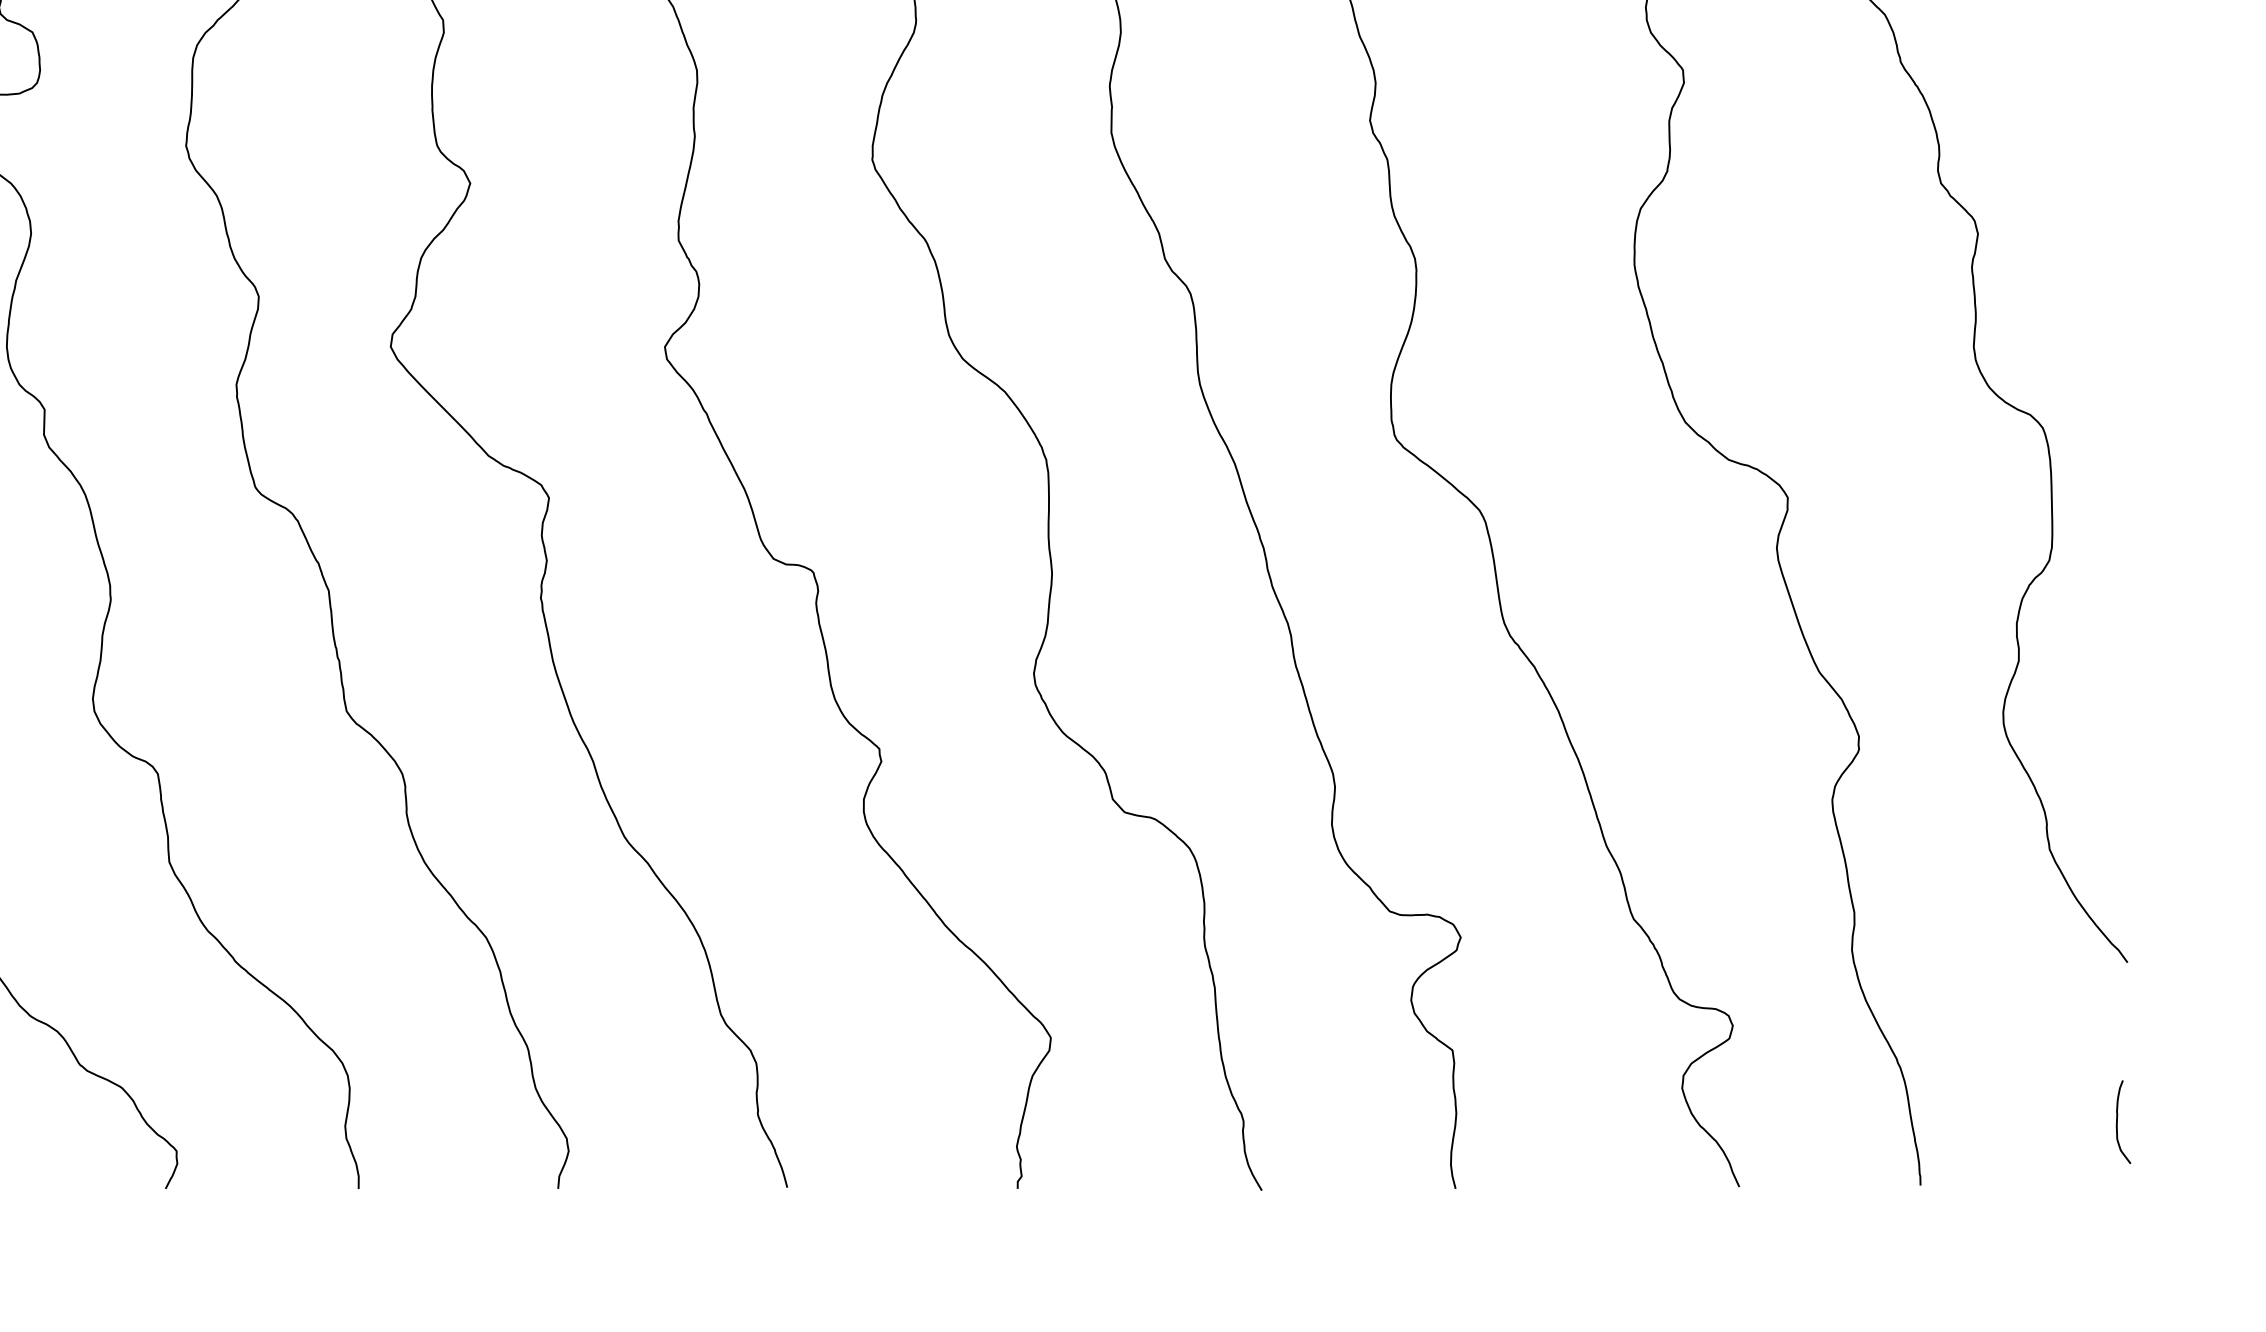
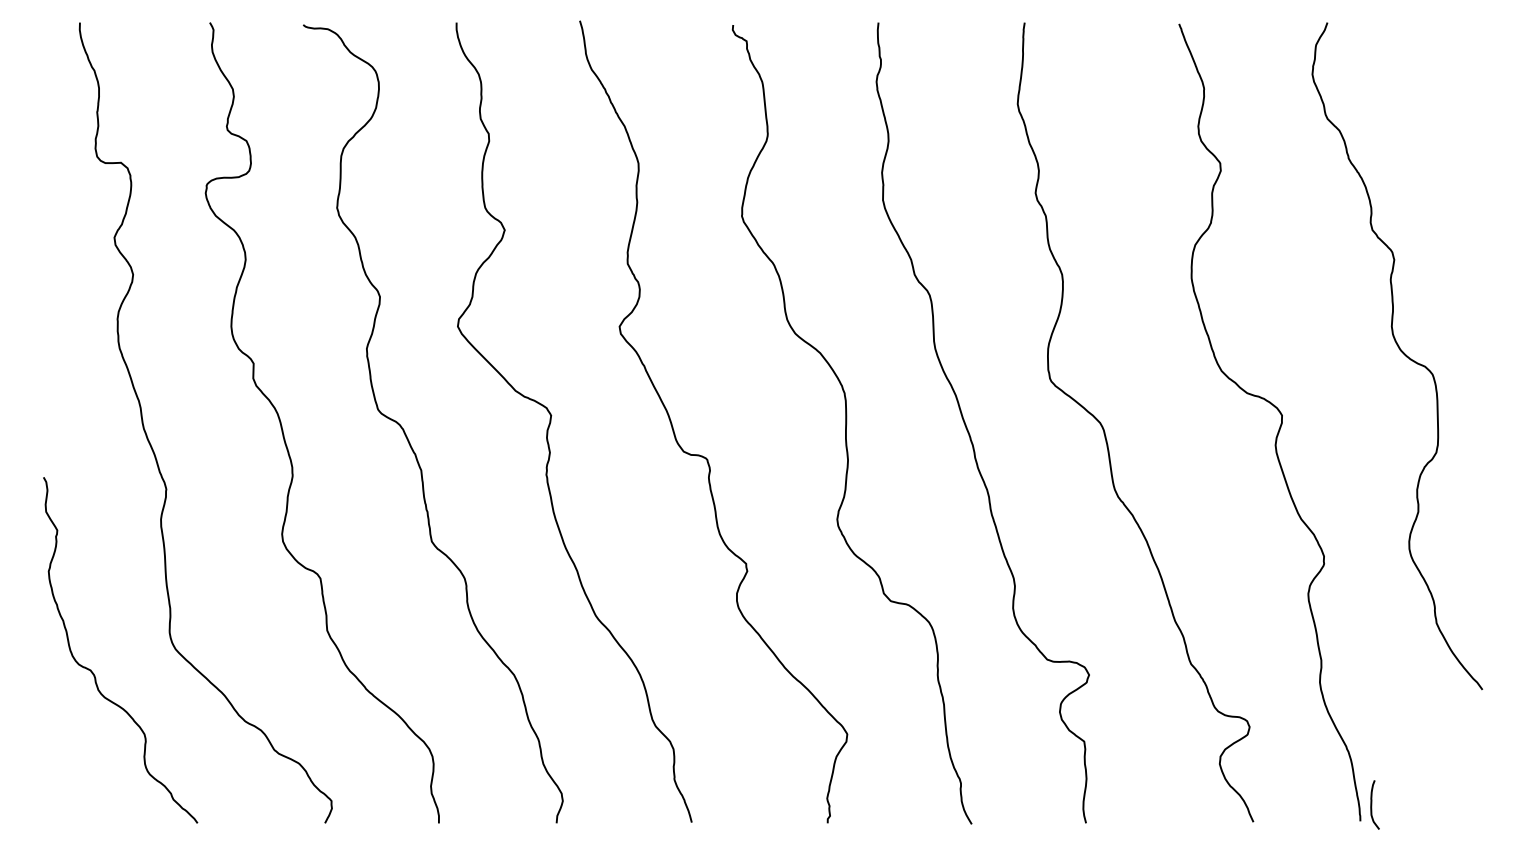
curve: (2119, 1121) -> (1372, 804), moved

